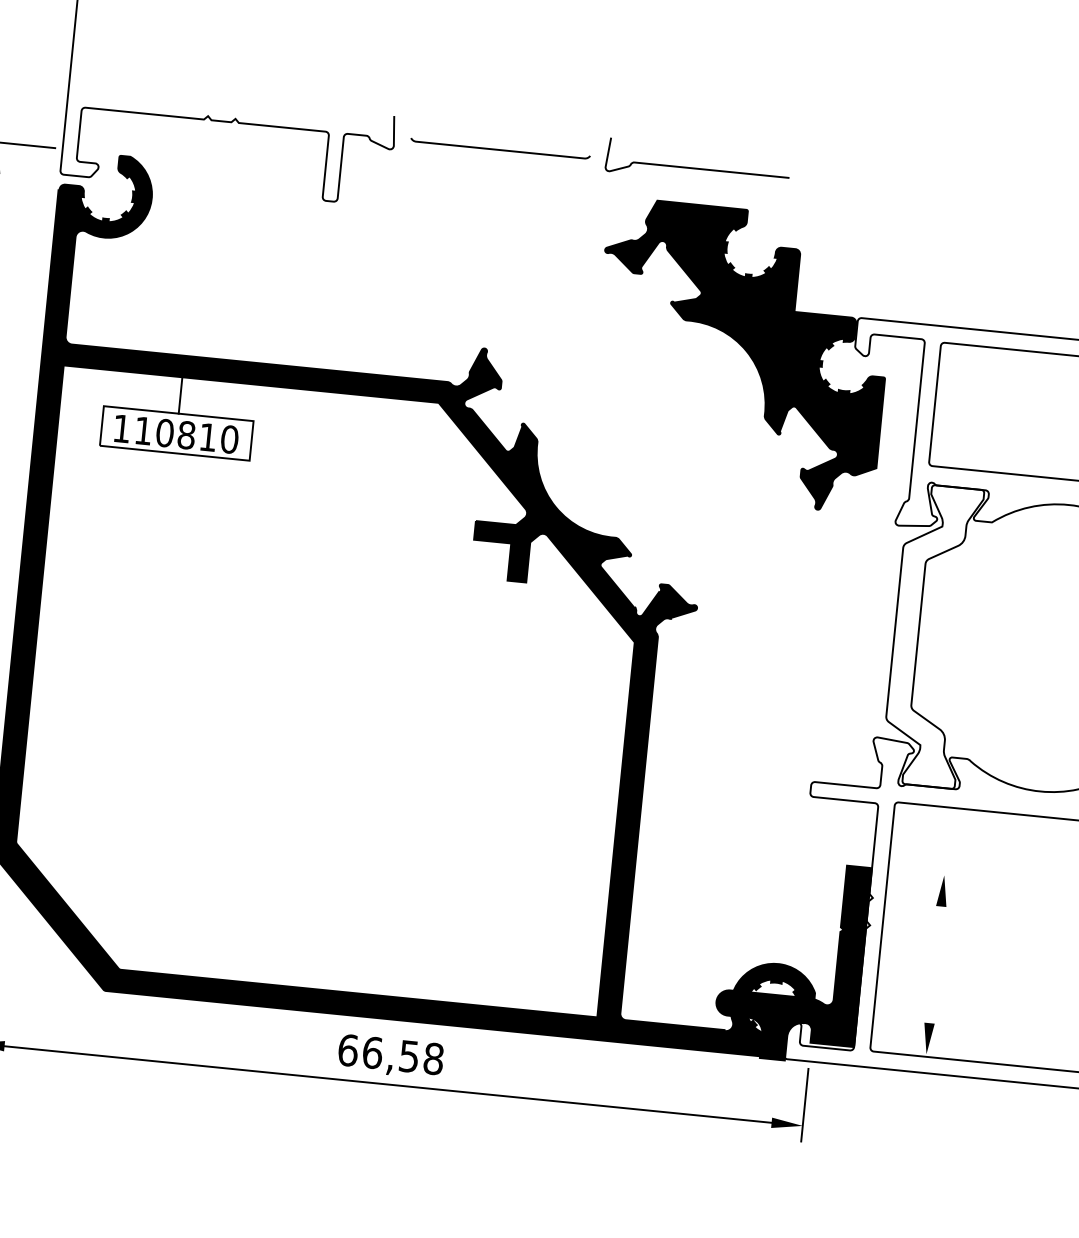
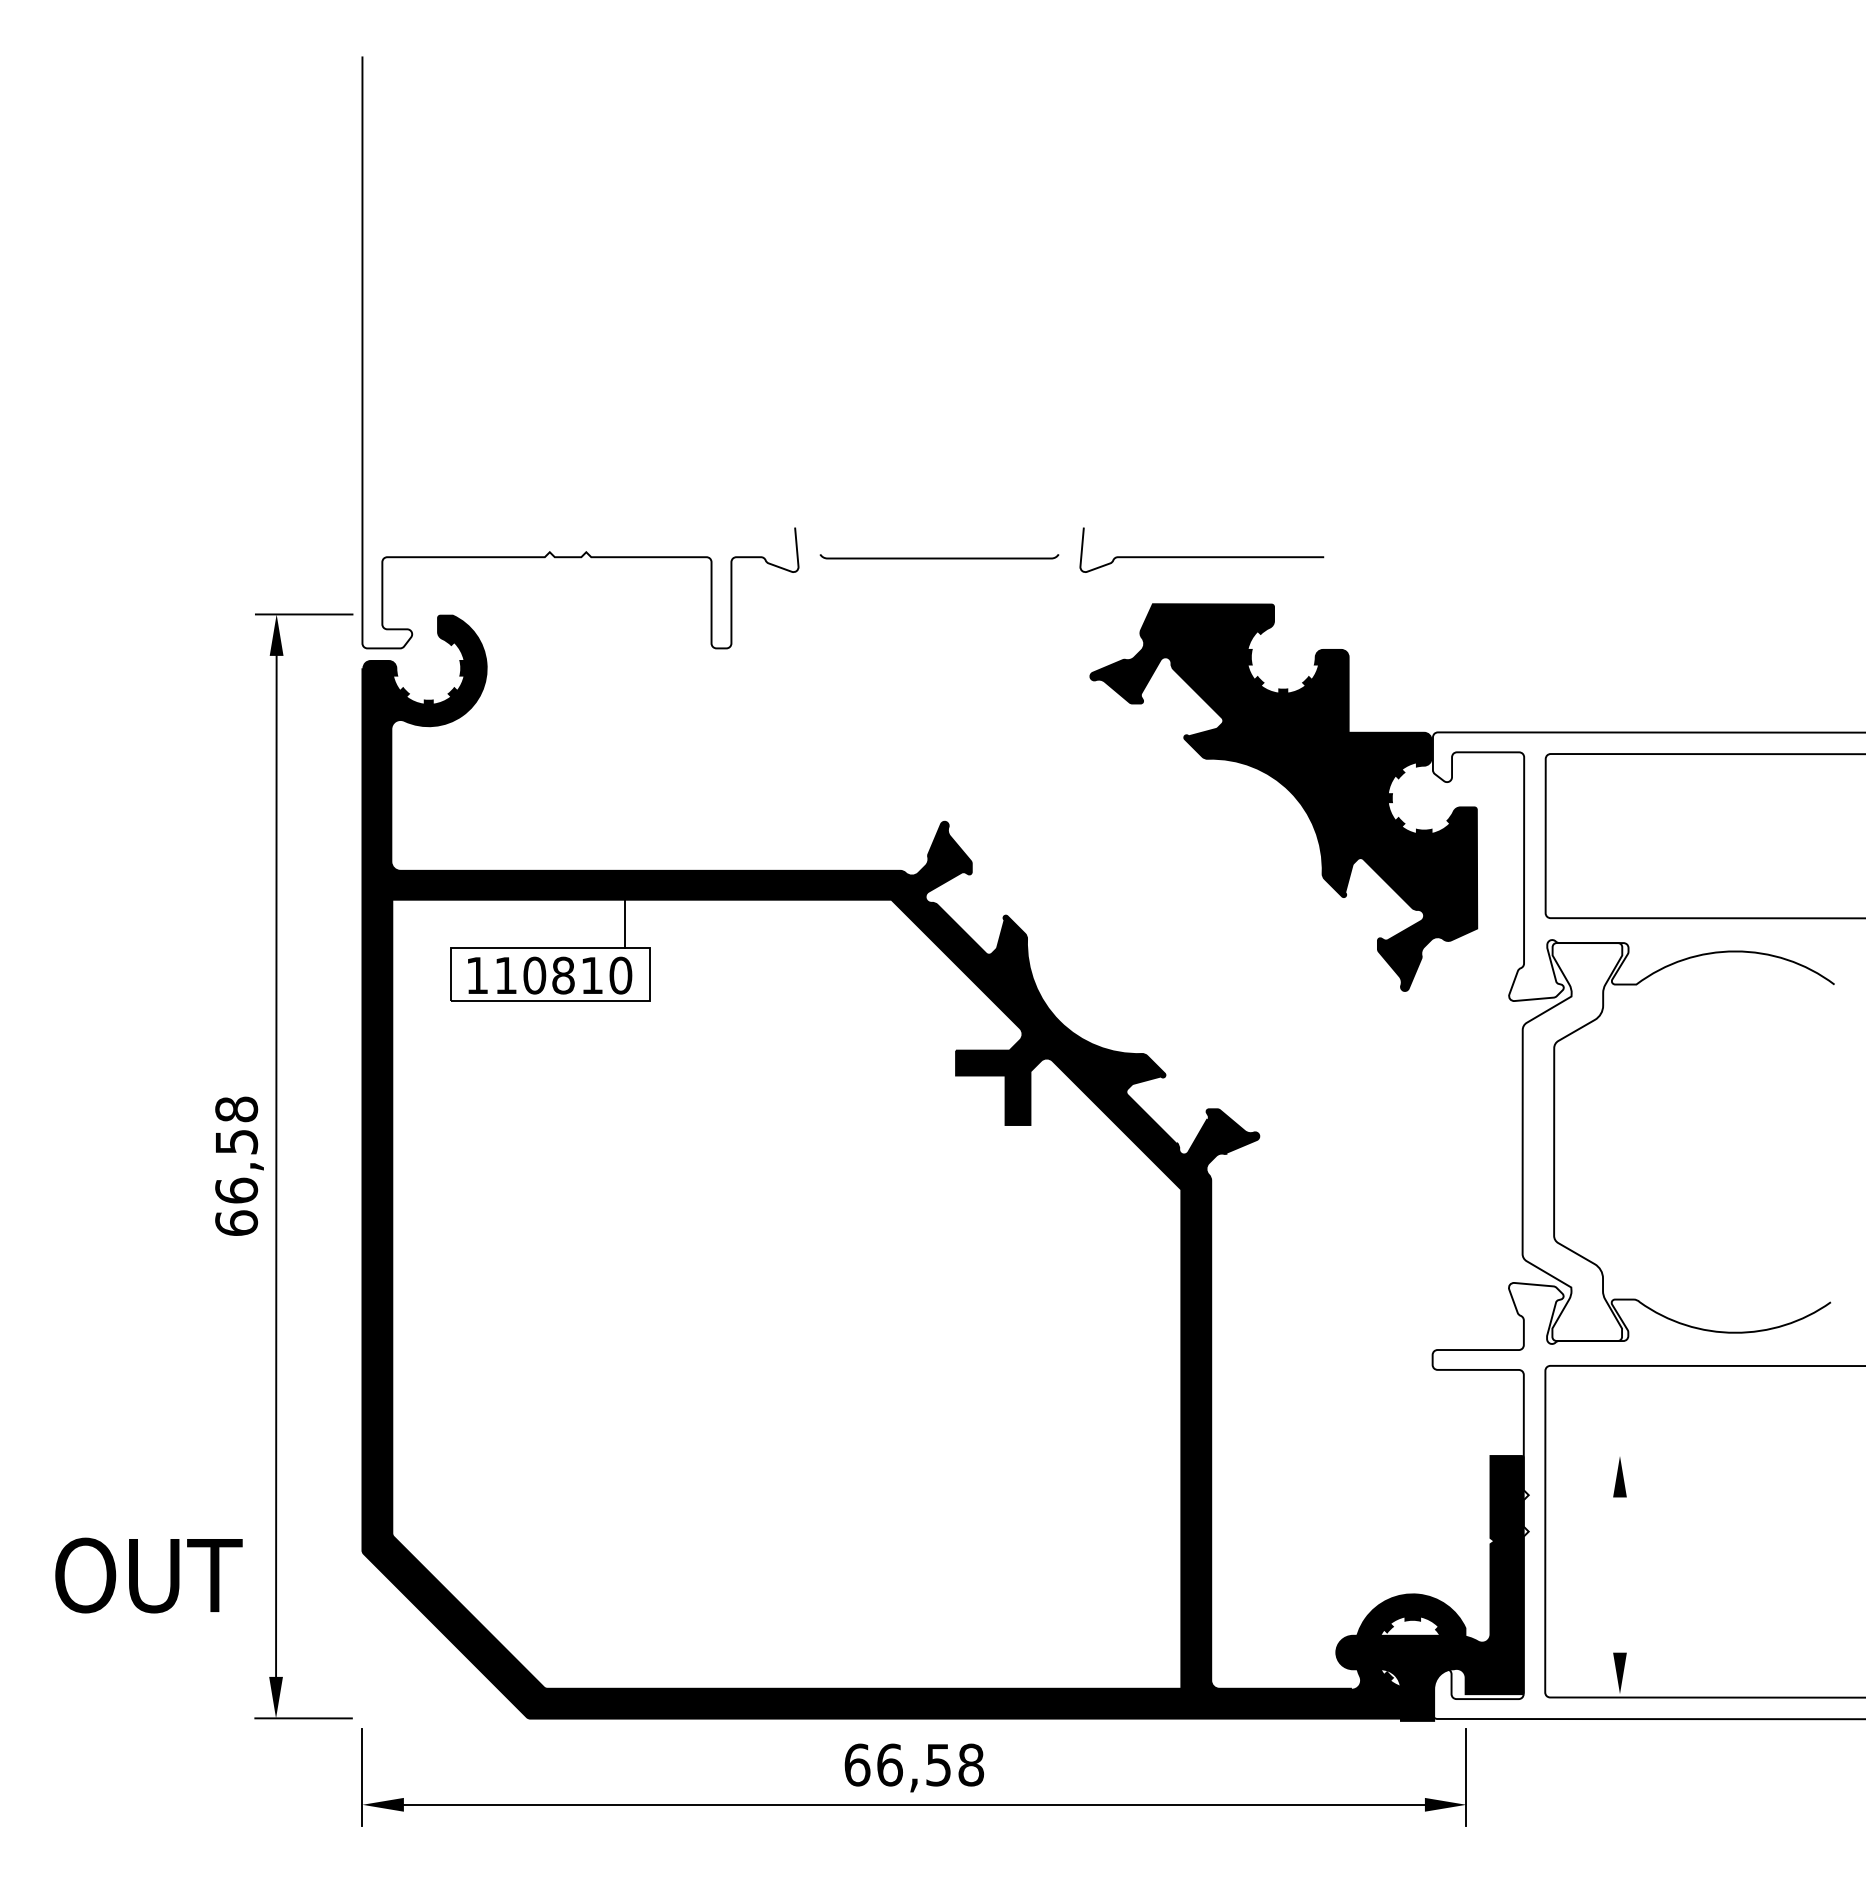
line: (180, 395) -> (625, 923), moved

